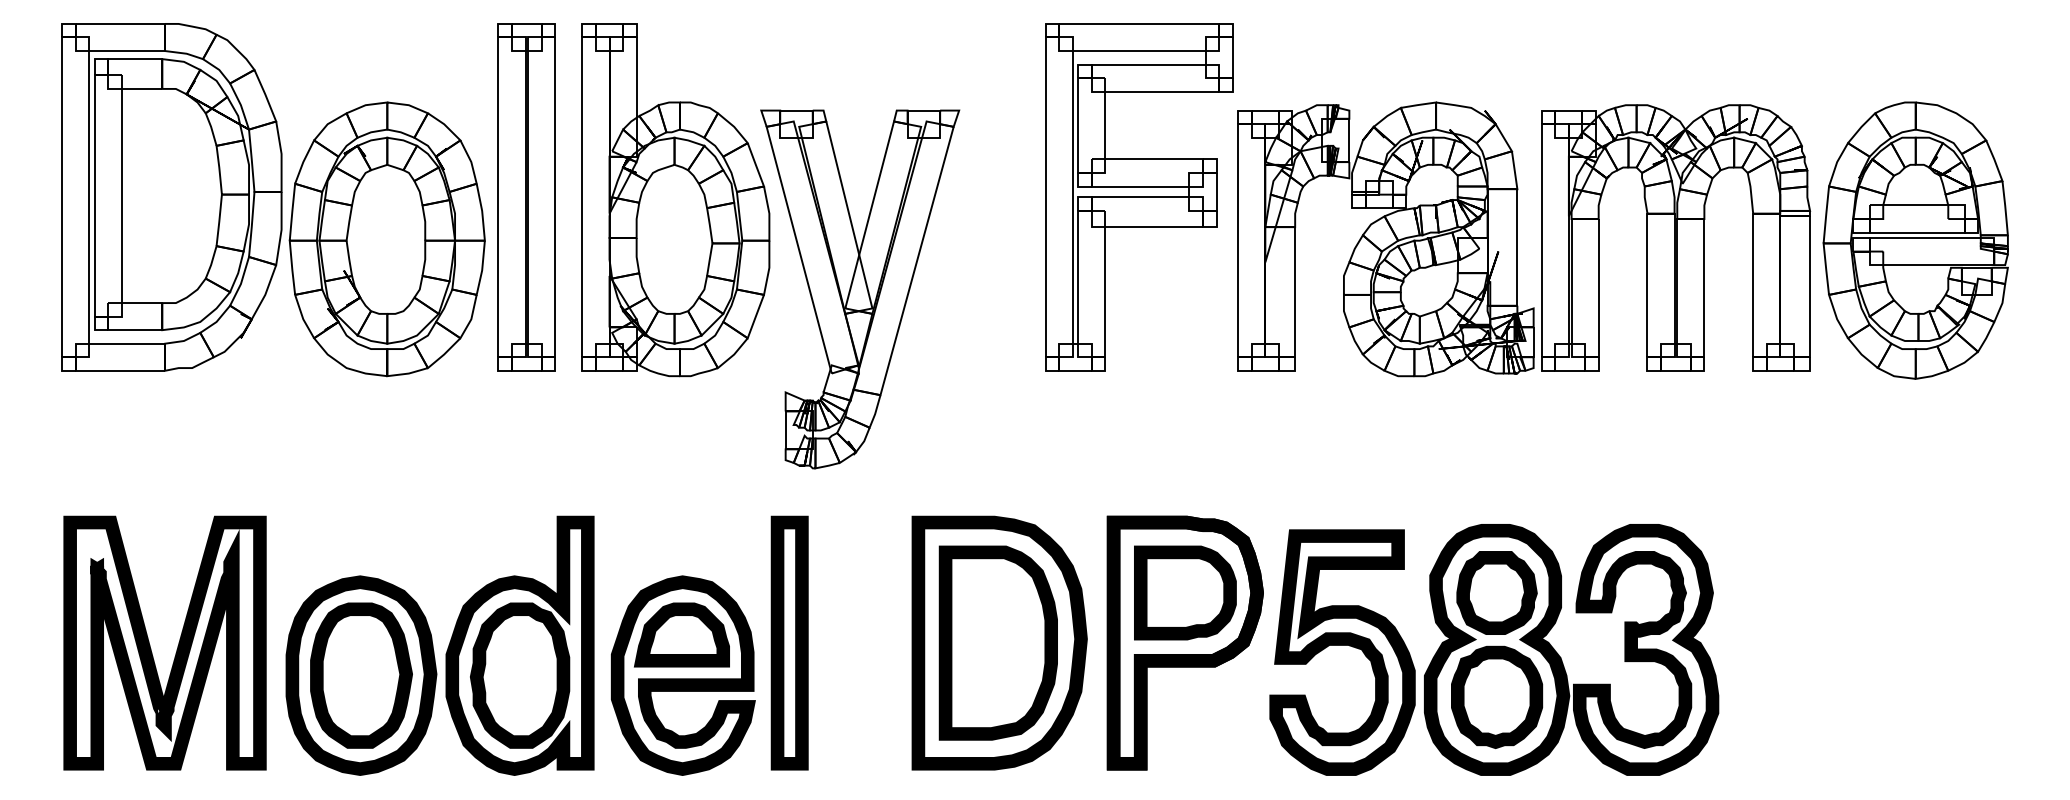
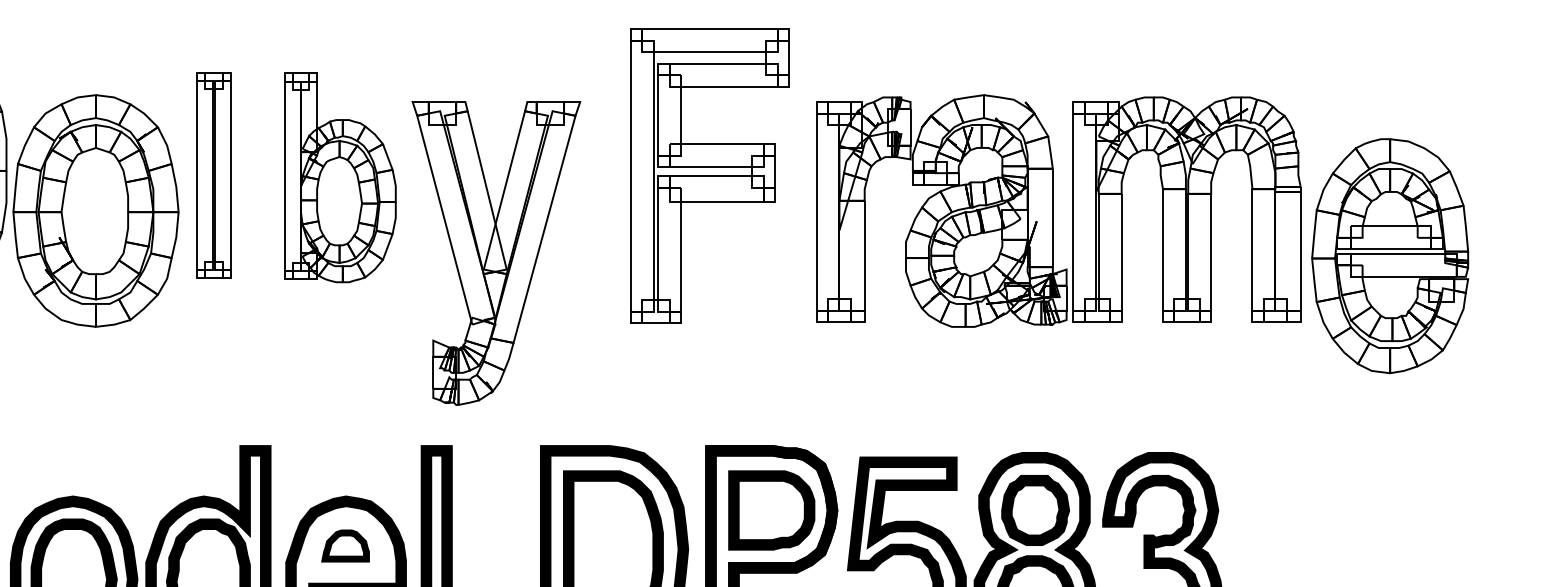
part: (526, 197) -> (213, 175), size x0.7
part: (1139, 197) -> (710, 176), moved
part: (675, 200) -> (340, 178), size x0.7
part: (1915, 240) -> (1389, 256), moved
part: (681, 634) -> (345, 545), size x0.6

